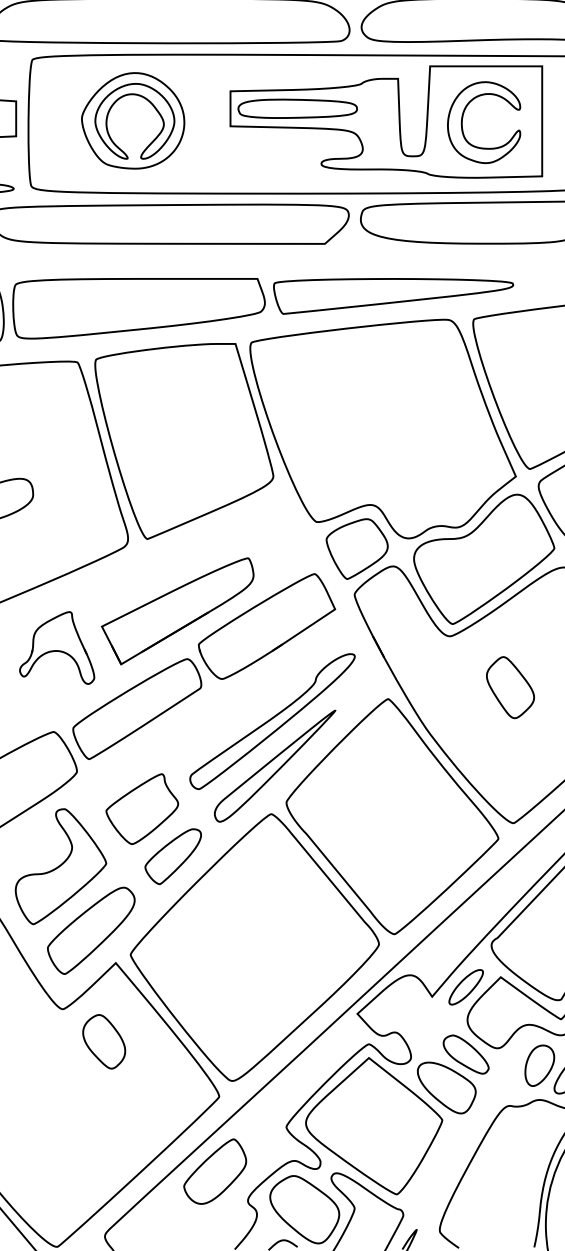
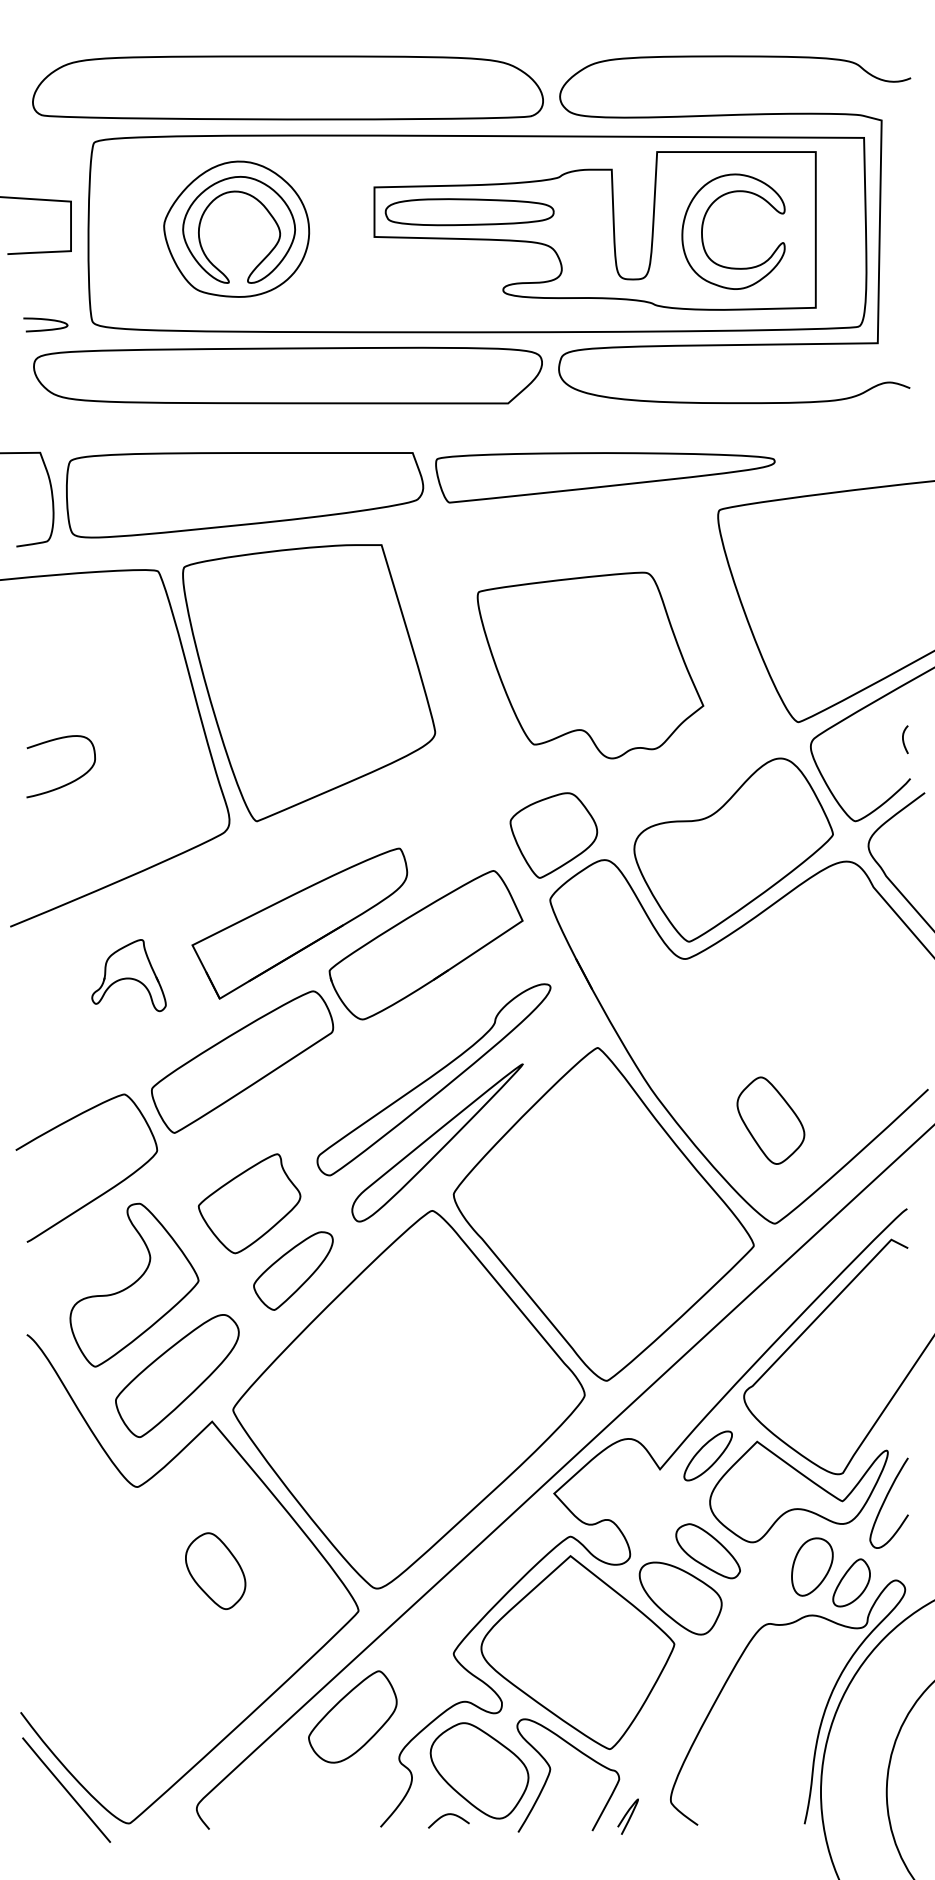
part: (383, 428) -> (590, 665), size x0.6
part: (56, 647) -> (128, 975), size x0.7
part: (510, 687) -> (770, 1120), moved
part: (104, 1041) -> (215, 1570), moved

